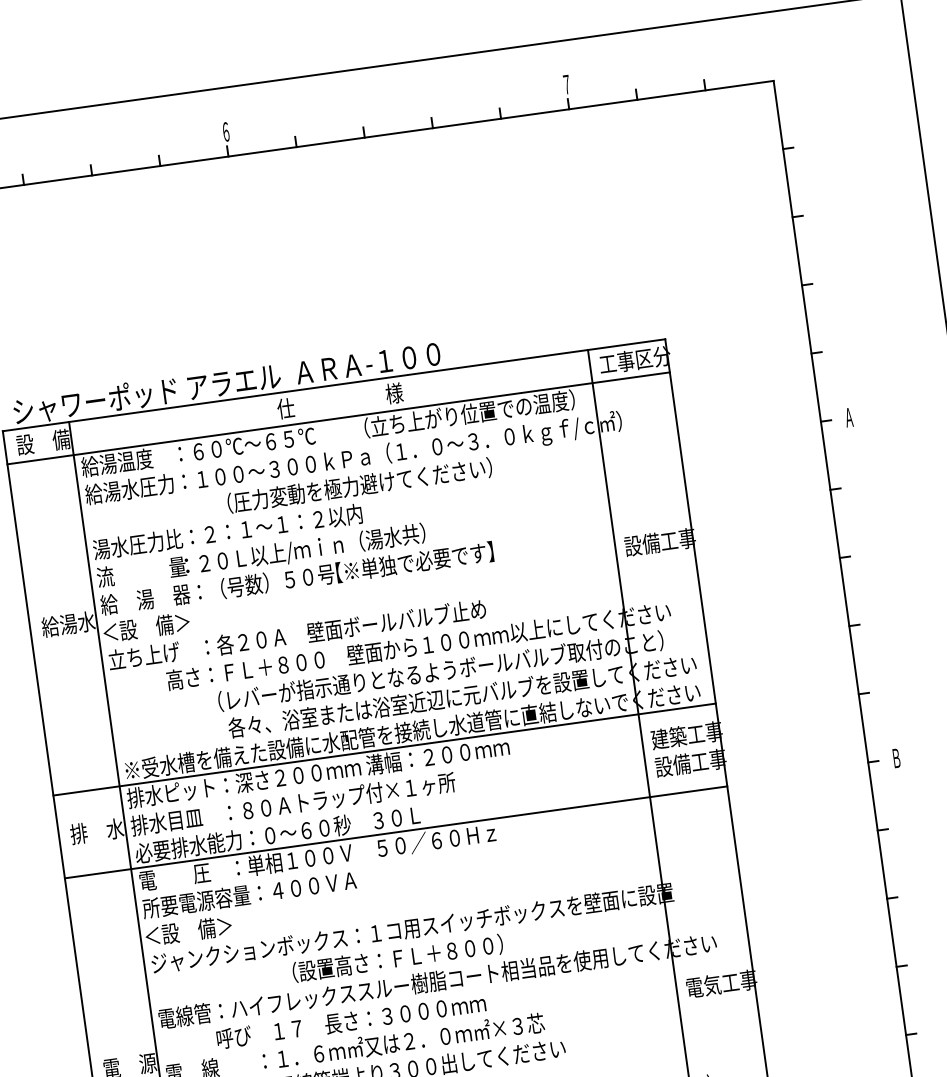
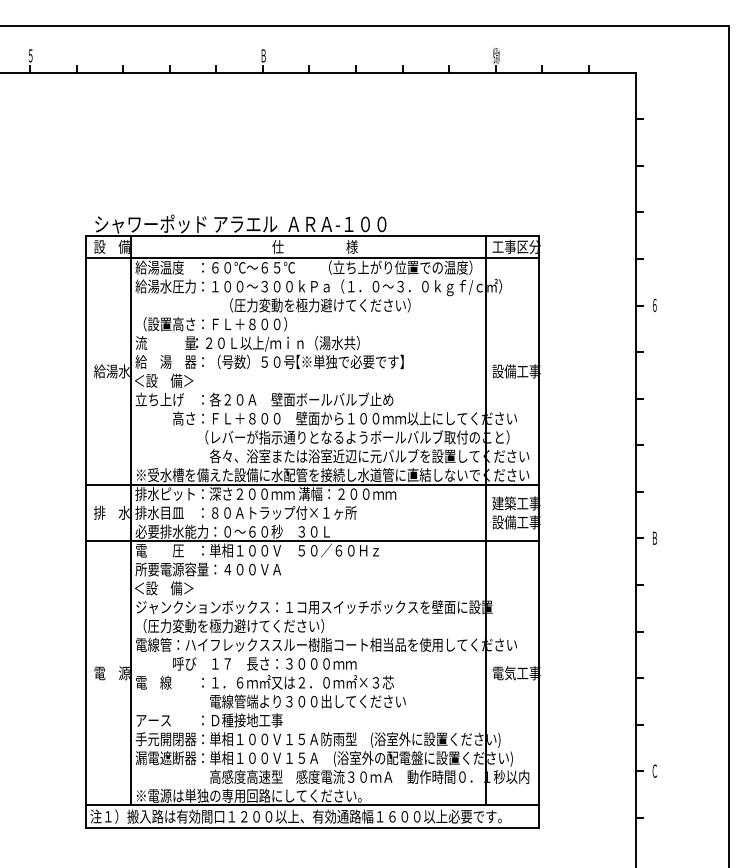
text: (566, 84) -> (496, 55), ７ -> 給湯水
text: (225, 131) -> (263, 55), ６ -> Ｂ
text: (848, 416) -> (654, 304), Ａ -> ６
text: (227, 532) -> (227, 324), 湯水圧力比：２：１～１：２以内 -> （設置高さ：ＦＬ＋８００）
text: (334, 967) -> (258, 626), （設置高さ：ＦＬ＋８００） -> （圧力変動を極力避けてください）

